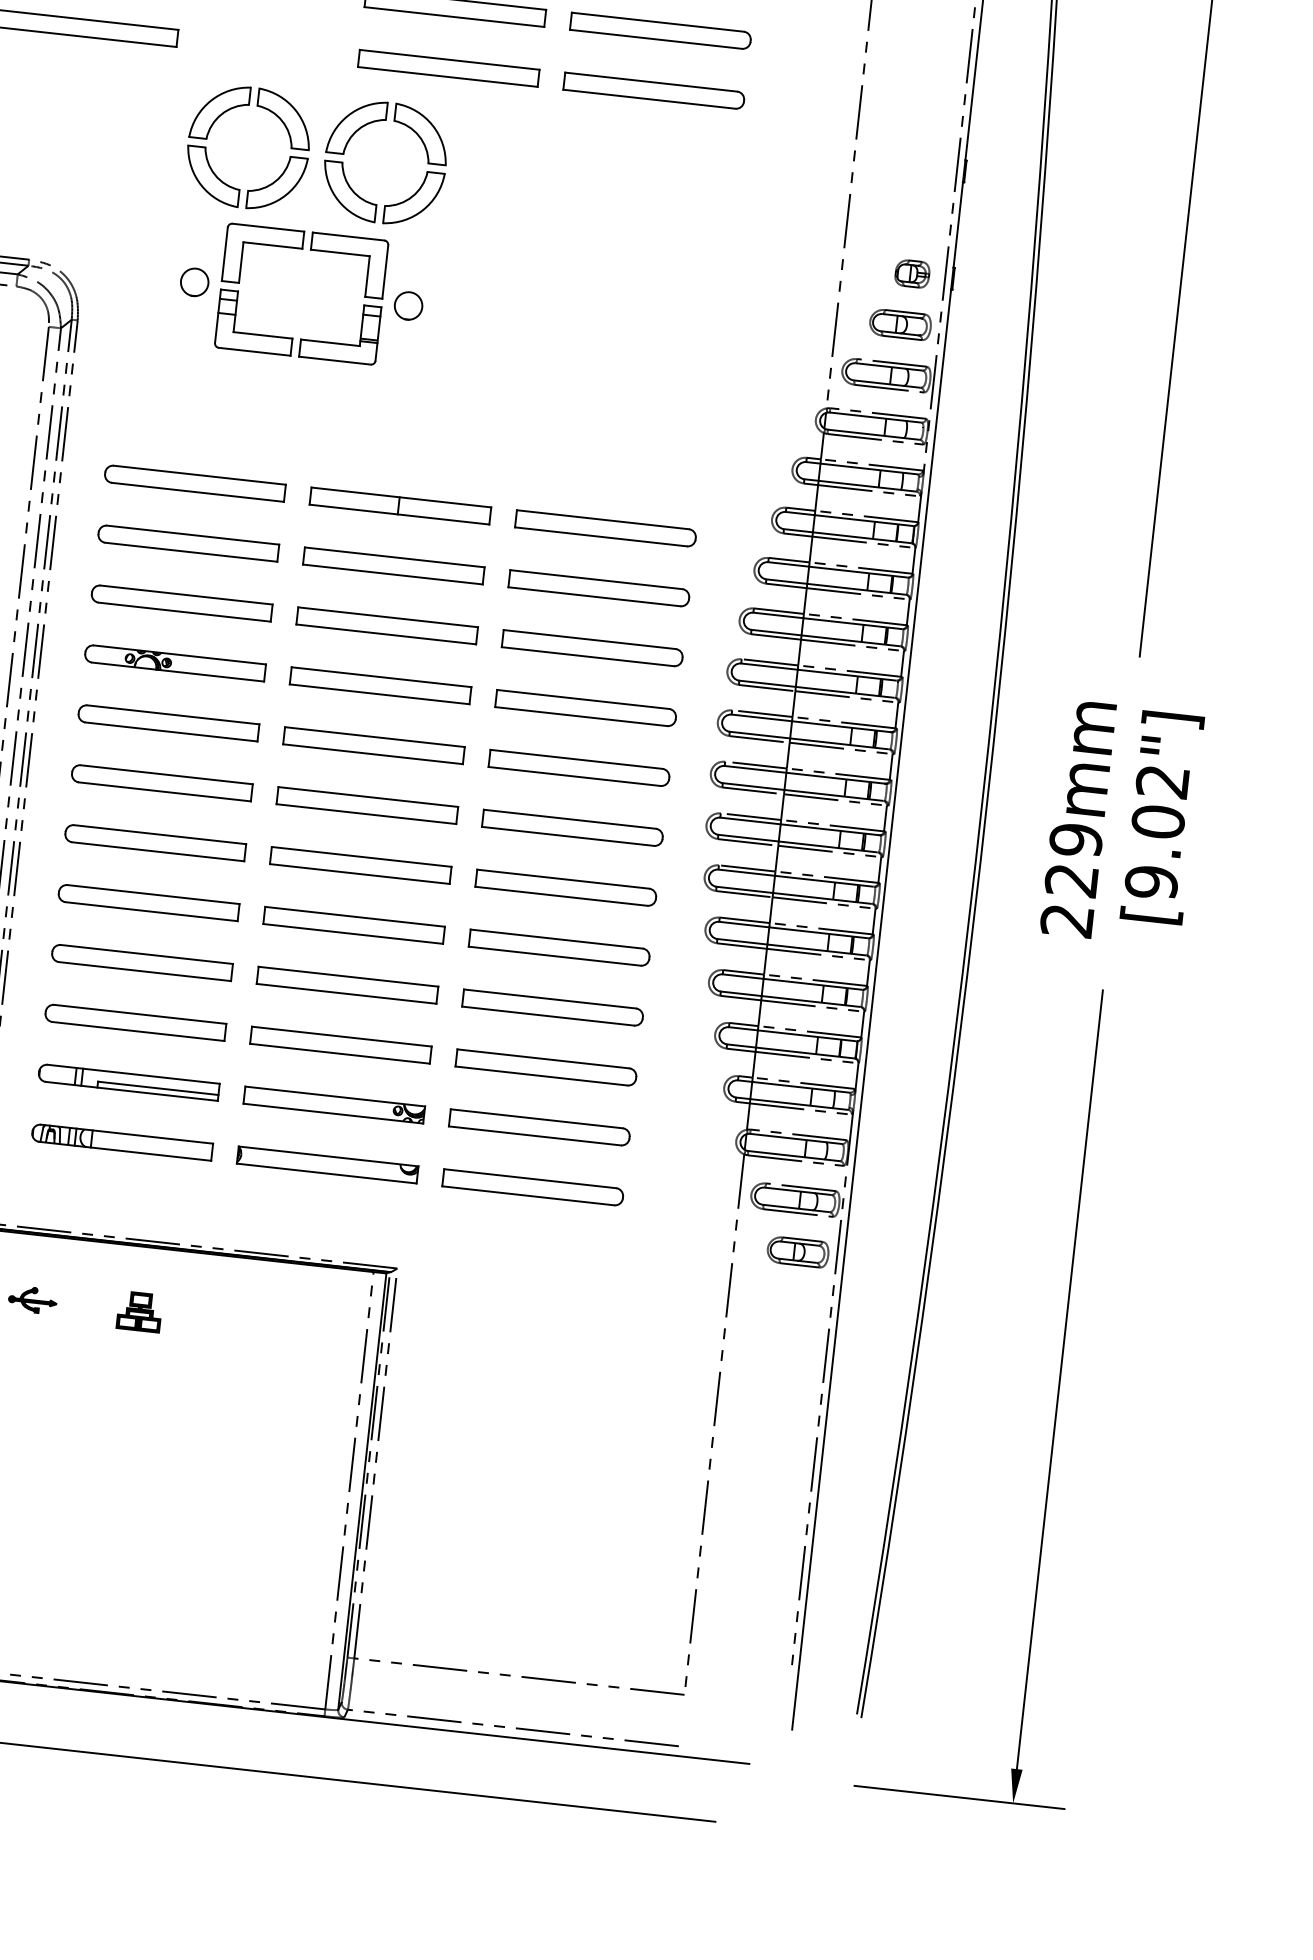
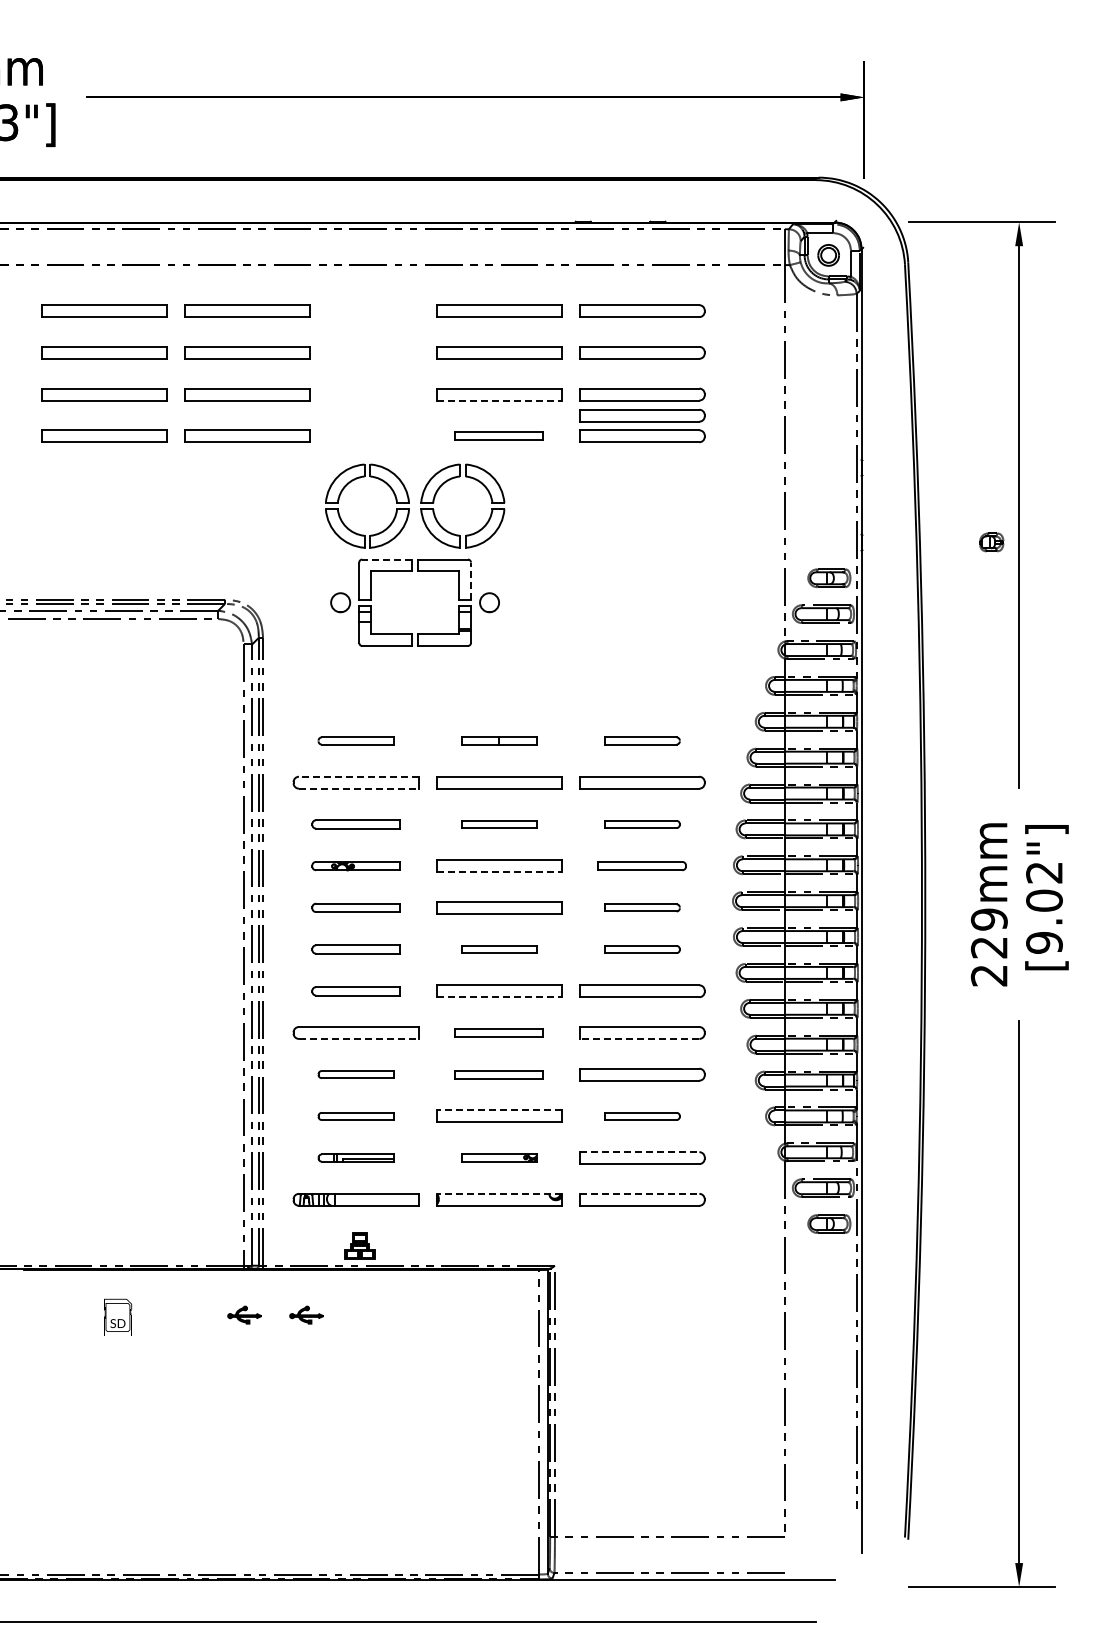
line: (454, 17) -> (499, 400), solid -> dashed
part: (657, 61) -> (642, 415), added
part: (449, 67) -> (499, 435), size x0.7
line: (268, 227) -> (387, 559), solid -> dashed
line: (384, 272) -> (470, 581), solid -> dashed
part: (912, 273) -> (991, 542), moved
part: (194, 482) -> (355, 740), size x0.6
part: (401, 505) -> (499, 740), size x0.6
part: (606, 528) -> (642, 740), size x0.6
line: (192, 534) -> (358, 776), solid -> dashed
line: (190, 551) -> (358, 788), solid -> dashed
part: (180, 603) -> (355, 824), size x0.7
part: (387, 624) -> (499, 823), size x0.6
part: (593, 648) -> (642, 824), size x0.6
part: (174, 662) -> (355, 865), size x0.7
line: (380, 694) -> (499, 872), solid -> dashed
part: (586, 707) -> (642, 865), size x0.7
part: (167, 722) -> (355, 907), size x0.7
part: (579, 767) -> (642, 907), size x0.6
part: (161, 782) -> (355, 949), size x0.7
part: (367, 805) -> (499, 949), size x0.6
part: (573, 828) -> (642, 949), size x0.6
part: (154, 843) -> (355, 991), size x0.7
line: (360, 874) -> (499, 997), solid -> dashed
line: (151, 911) -> (358, 1038), solid -> dashed
part: (354, 924) -> (499, 1032), size x0.7
line: (554, 955) -> (639, 1038), solid -> dashed
part: (141, 962) -> (355, 1074), size x0.6
part: (348, 985) -> (499, 1074), size x0.7
part: (134, 1022) -> (355, 1116), size x0.6
line: (342, 1036) -> (499, 1110), solid -> dashed
part: (546, 1068) -> (642, 1116), size x0.6
part: (128, 1081) -> (355, 1157), size x0.6
part: (334, 1104) -> (499, 1157), size x0.6
line: (536, 1119) -> (639, 1152), solid -> dashed
line: (329, 1155) -> (499, 1193), solid -> dashed
line: (530, 1178) -> (639, 1193), solid -> dashed
part: (139, 1310) -> (359, 1245), moved

